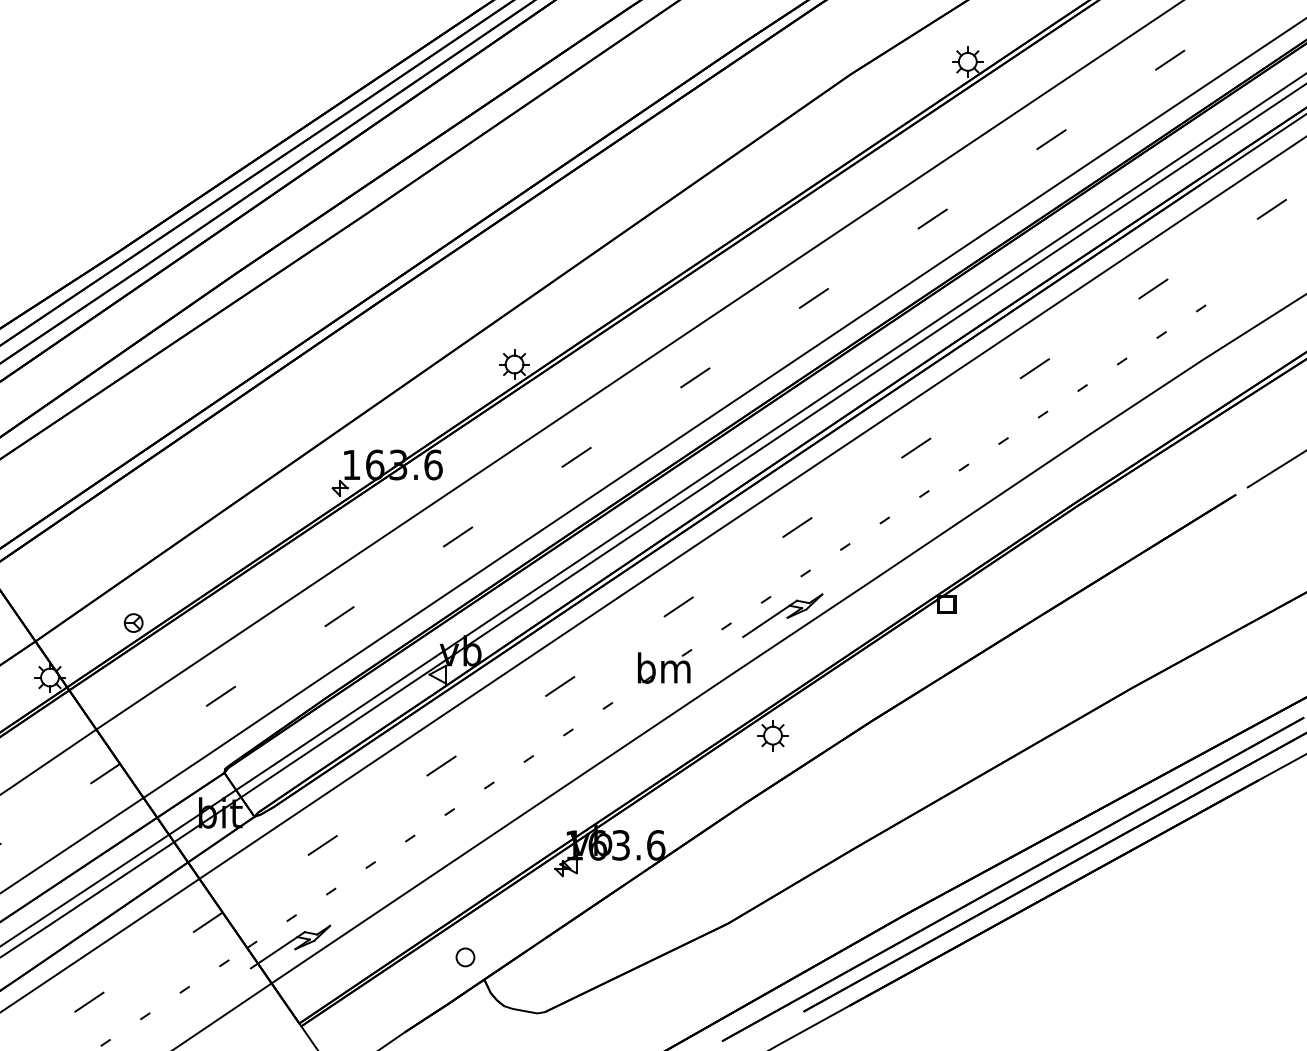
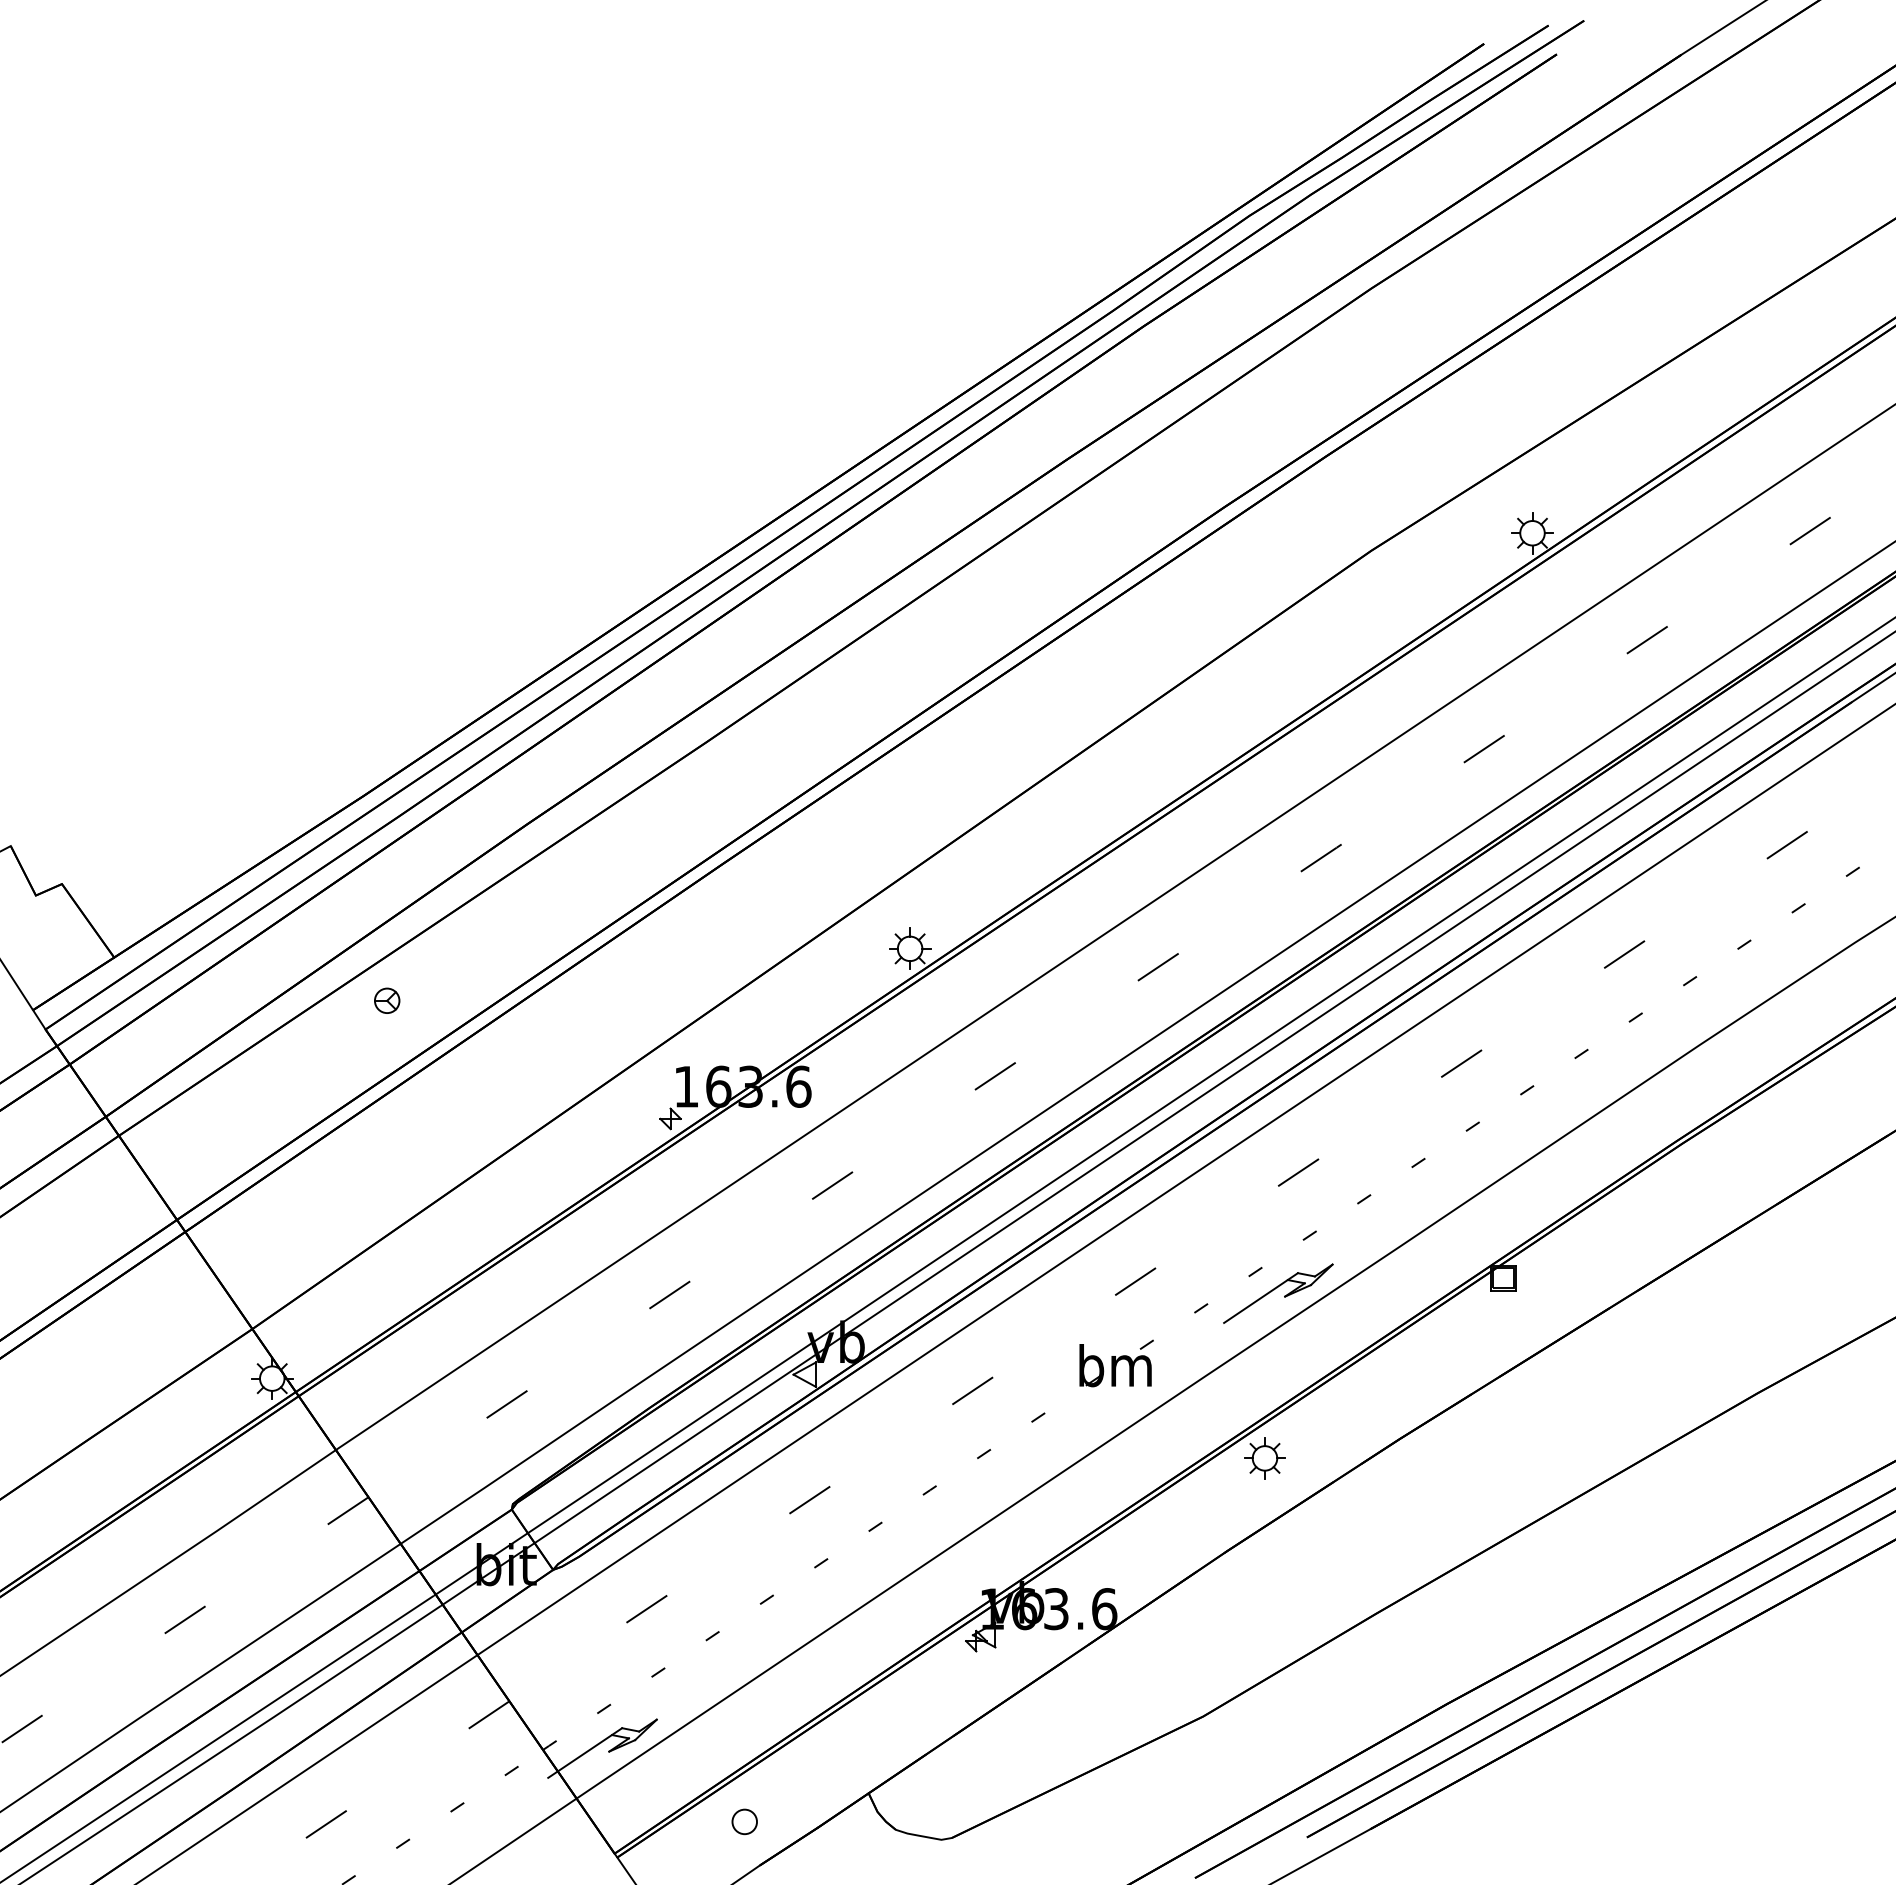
part: (133, 622) -> (387, 1000), moved
part: (465, 957) -> (744, 1821), moved

